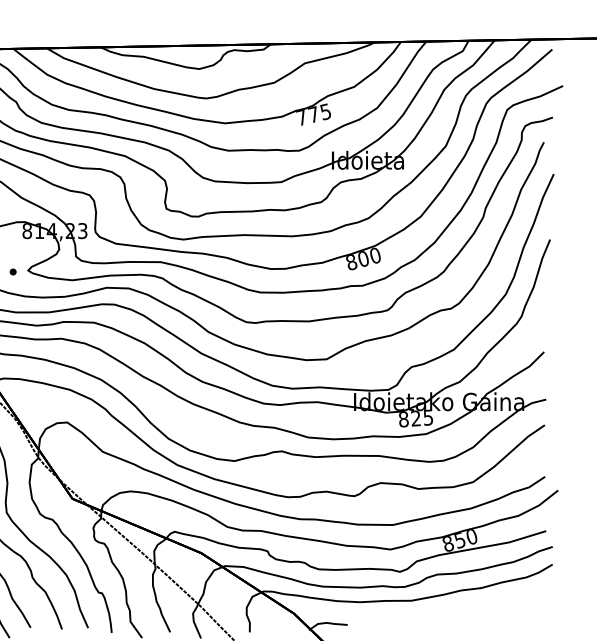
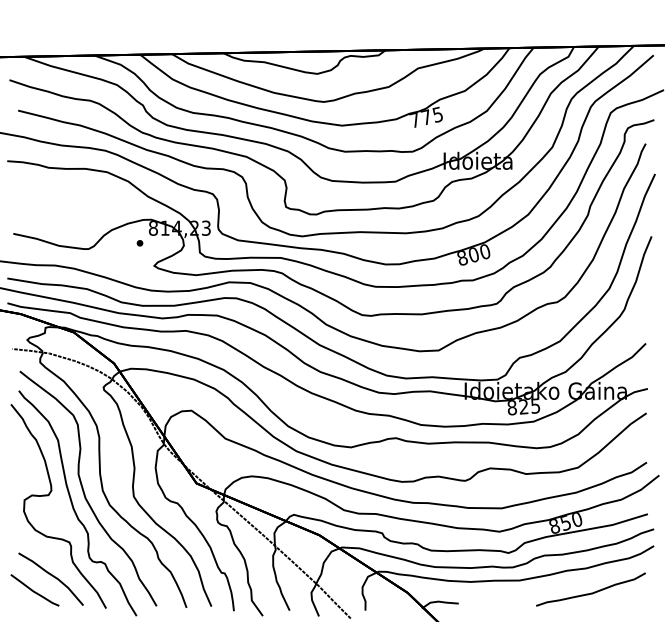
part: (12, 272) -> (139, 243), moved
curve: (485, 613) -> (590, 592), added

